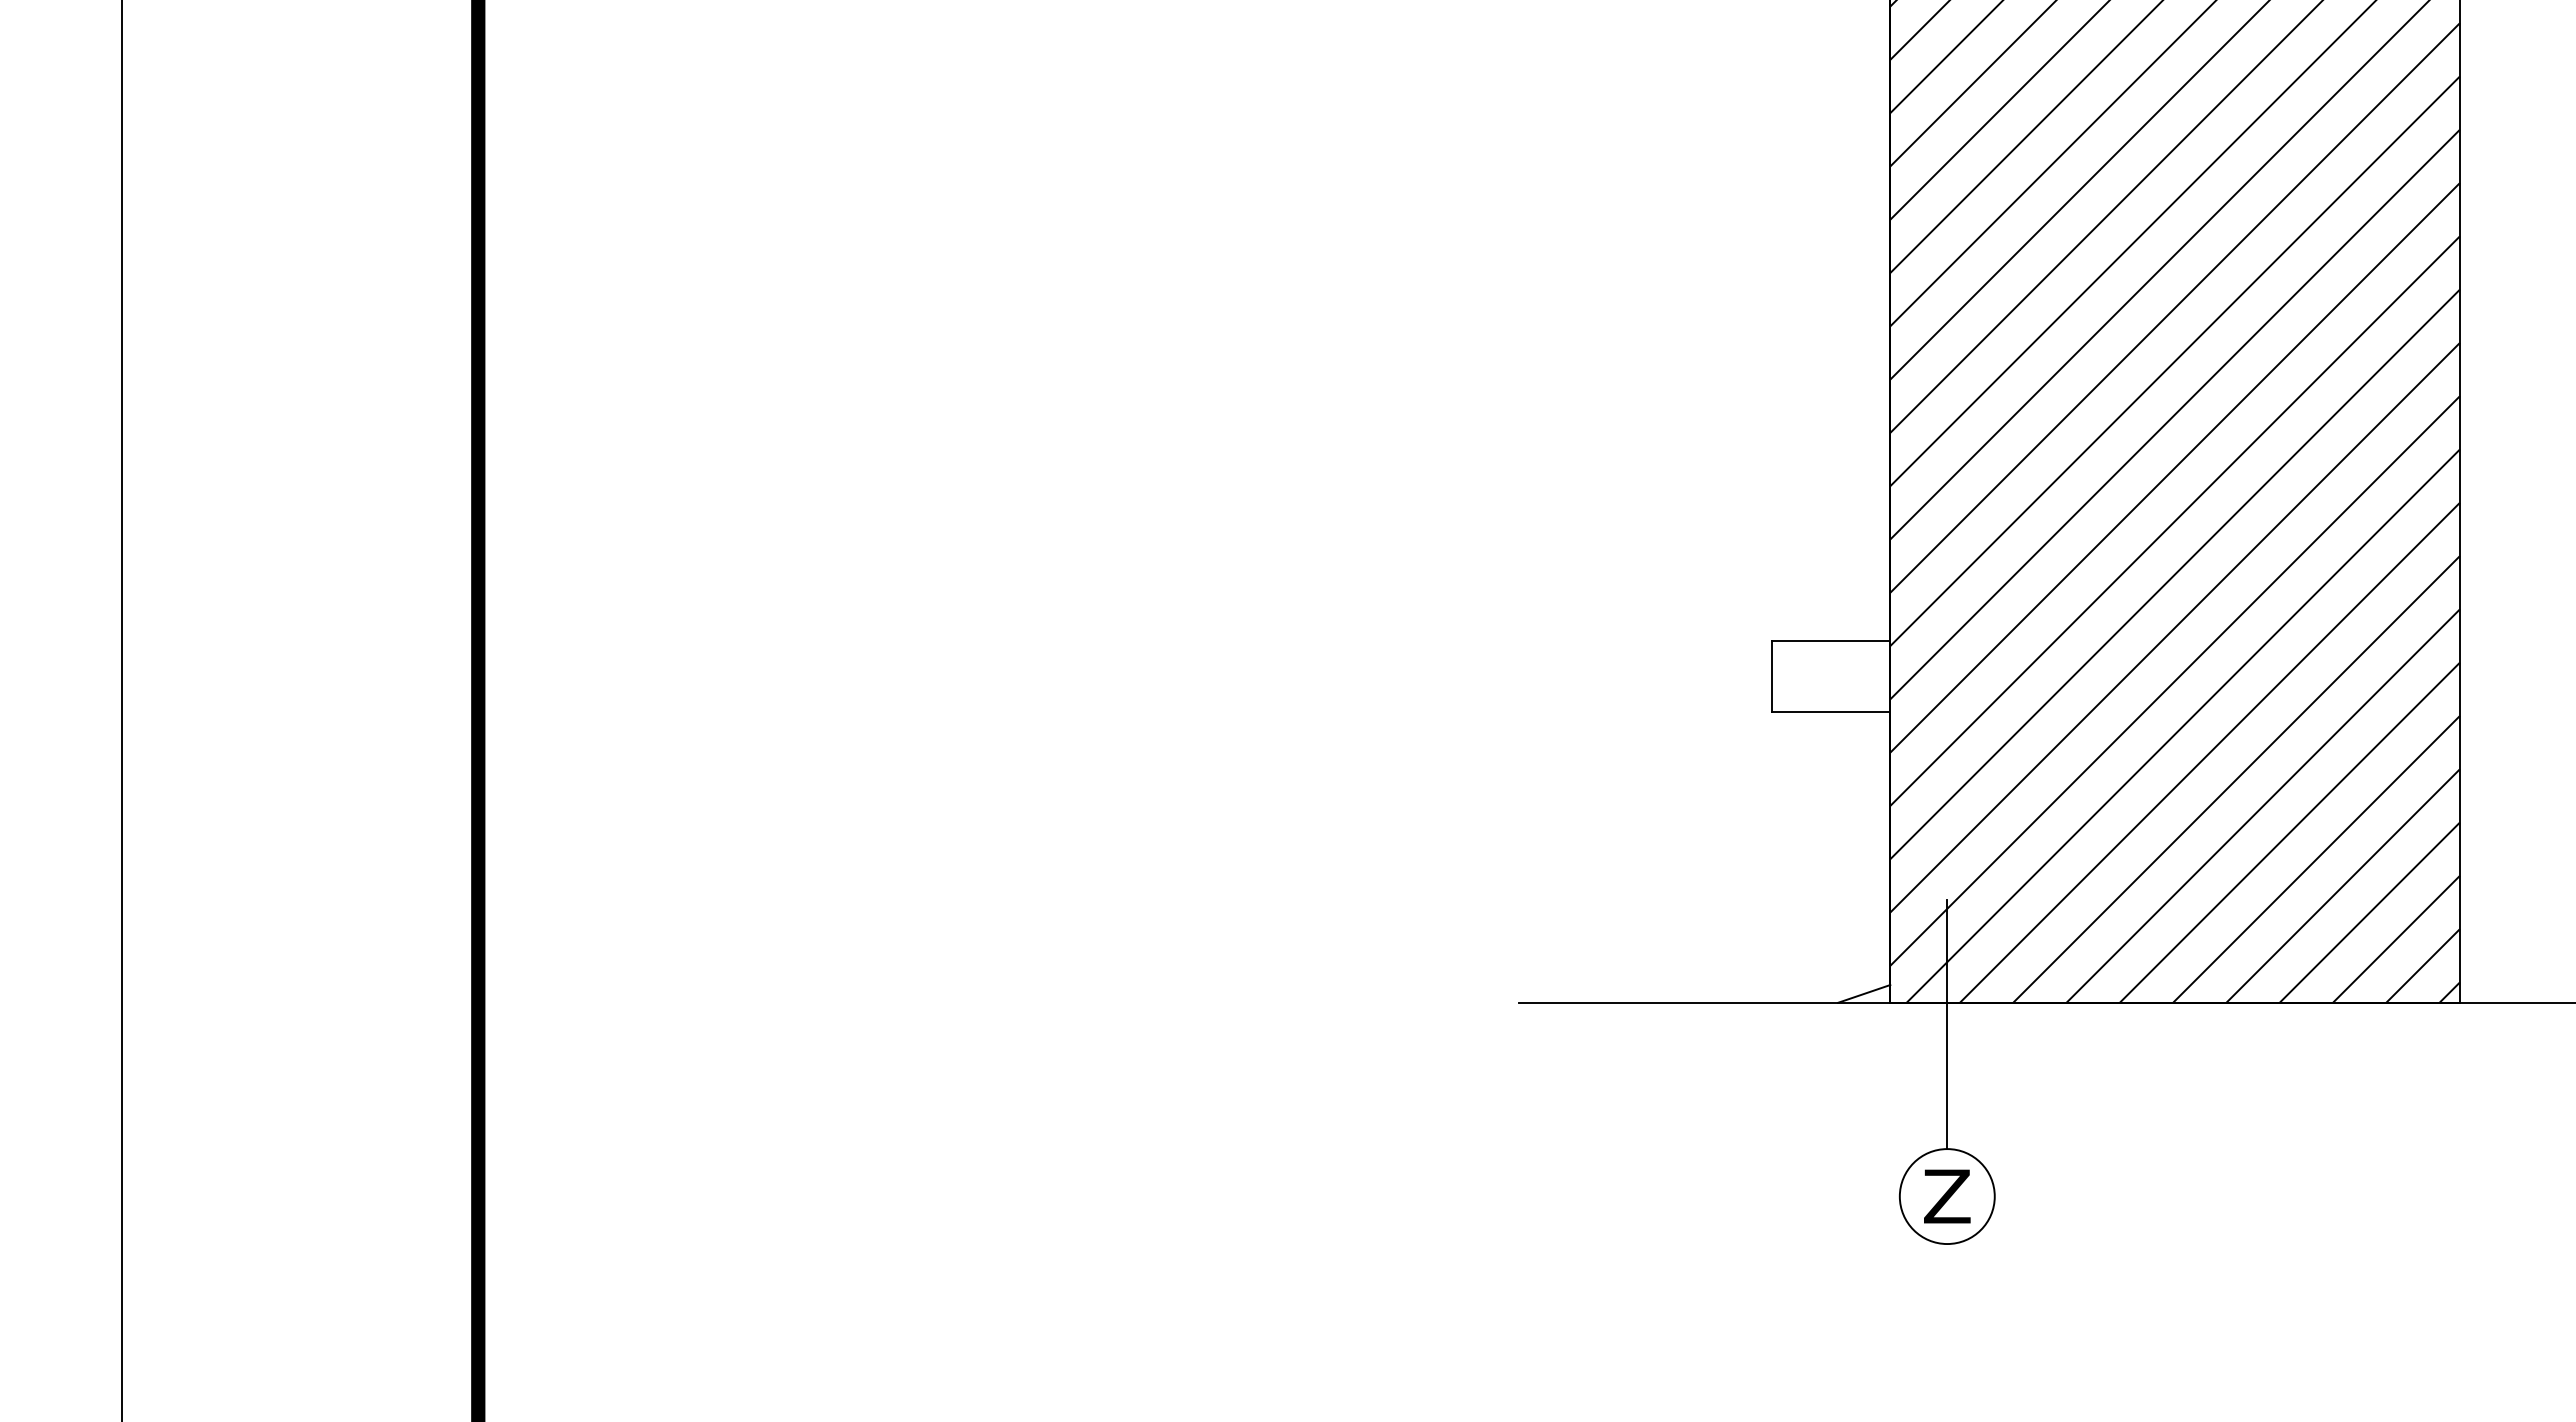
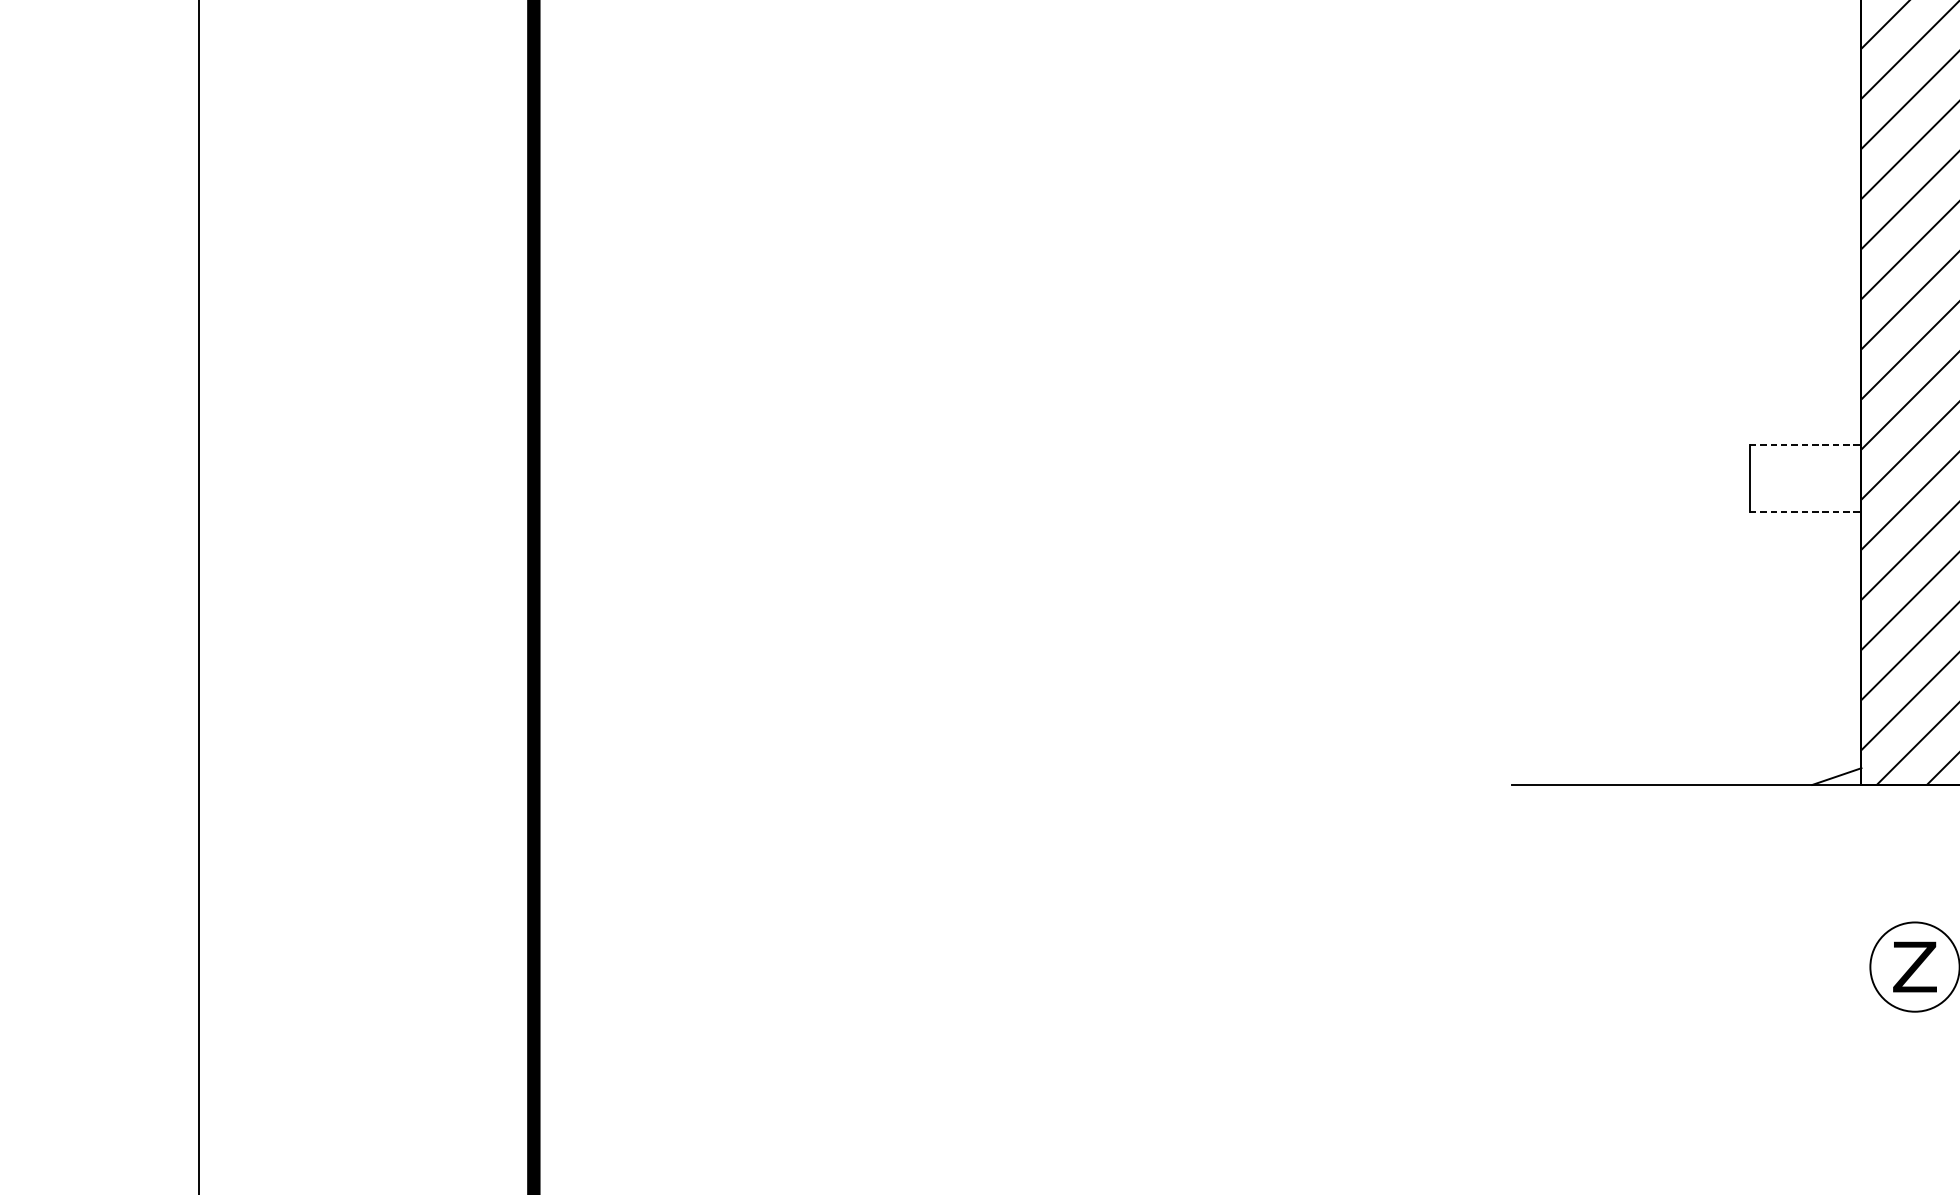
line: (1831, 640) -> (1806, 444), solid -> dashed
line: (1831, 712) -> (1806, 511), solid -> dashed
line: (1947, 1024) -> (1915, 805), removed

